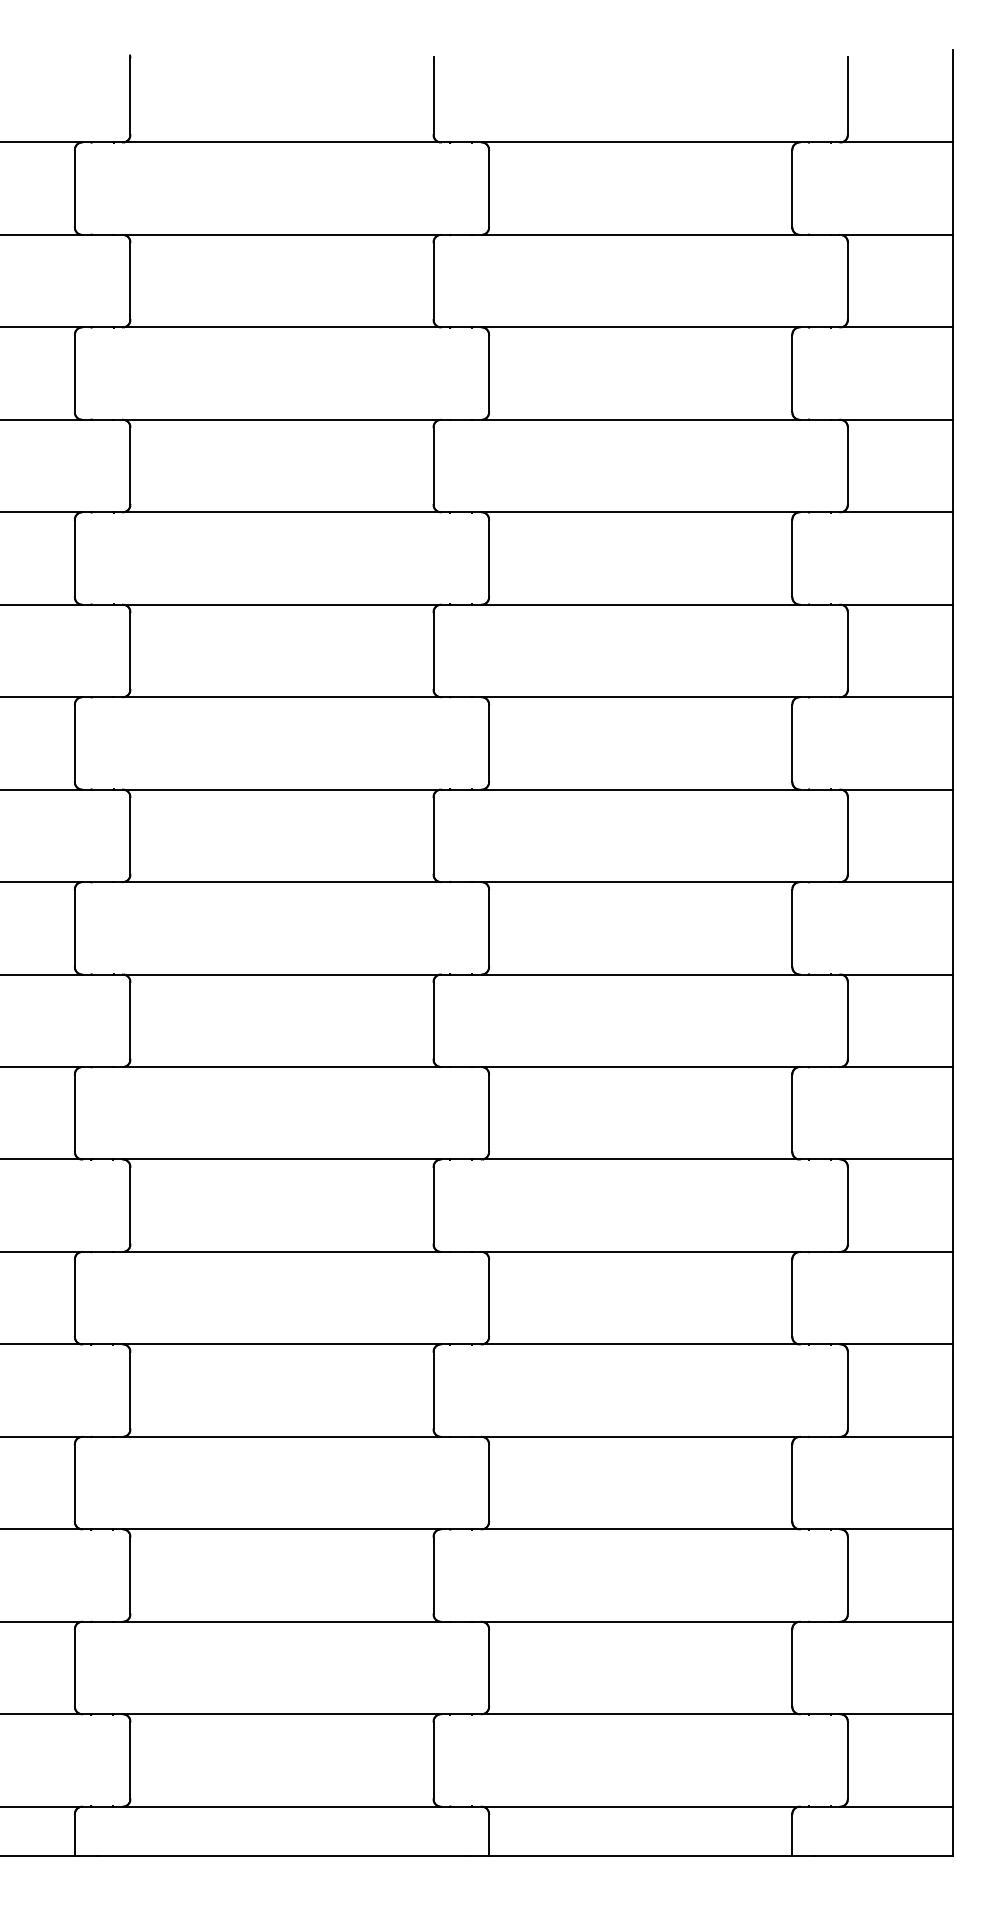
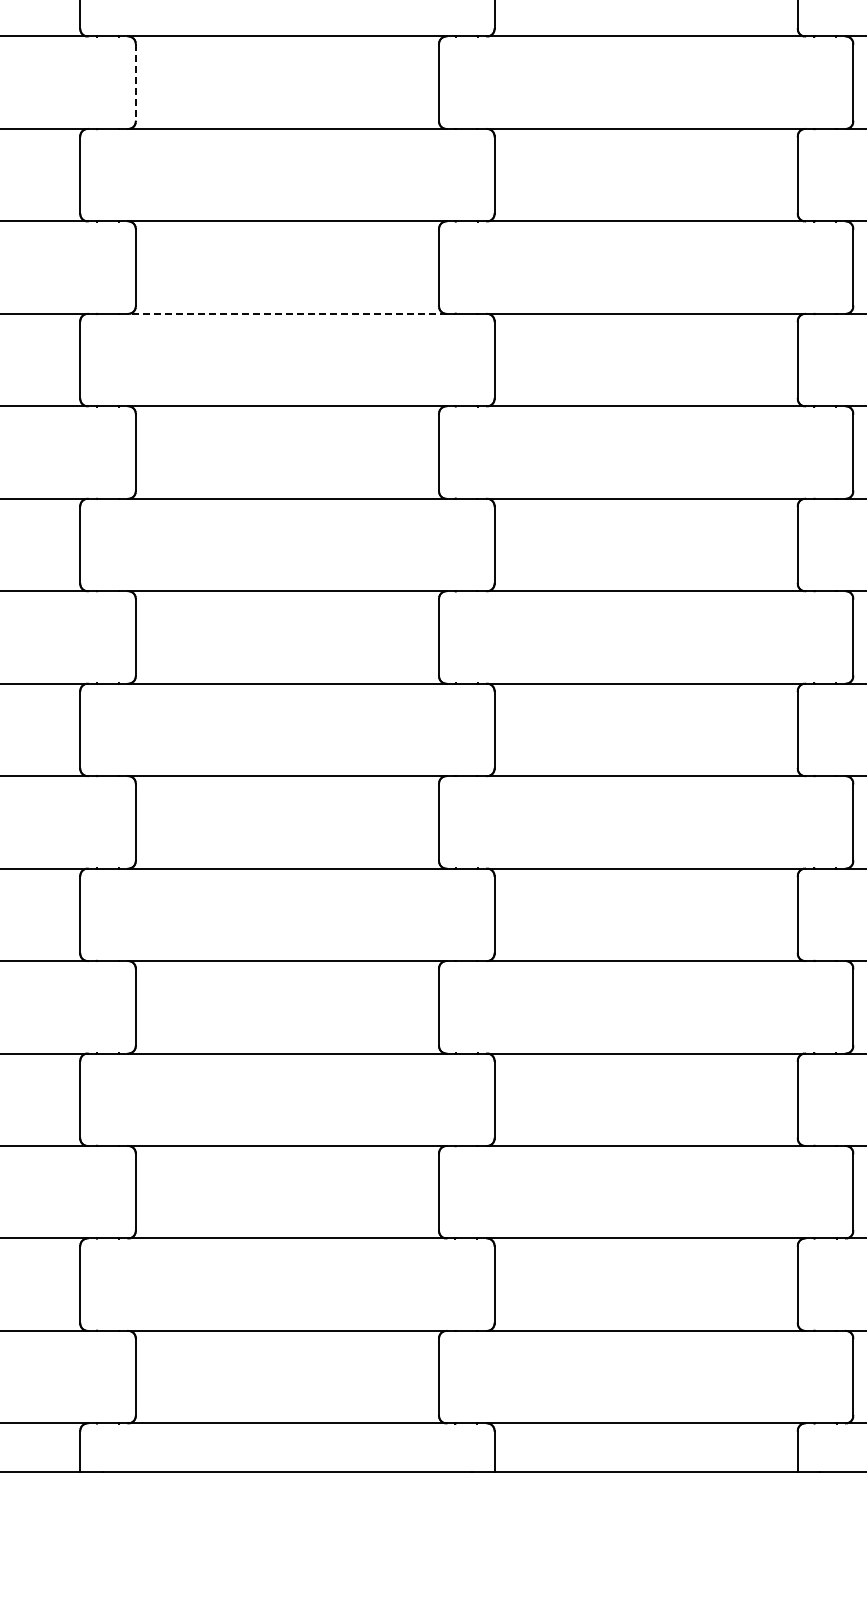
line: (130, 466) -> (135, 83), solid -> dashed
line: (281, 697) -> (286, 314), solid -> dashed

